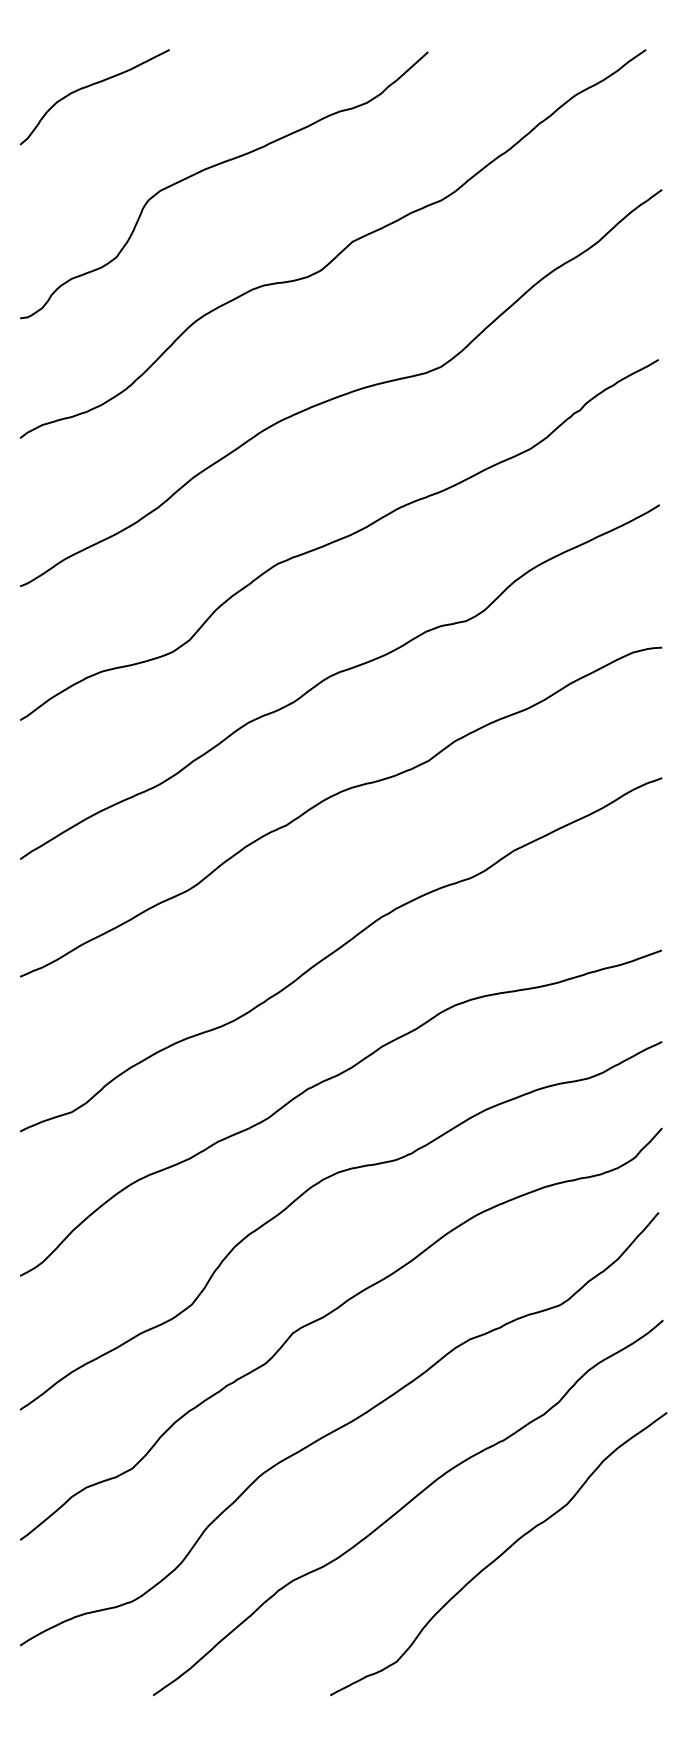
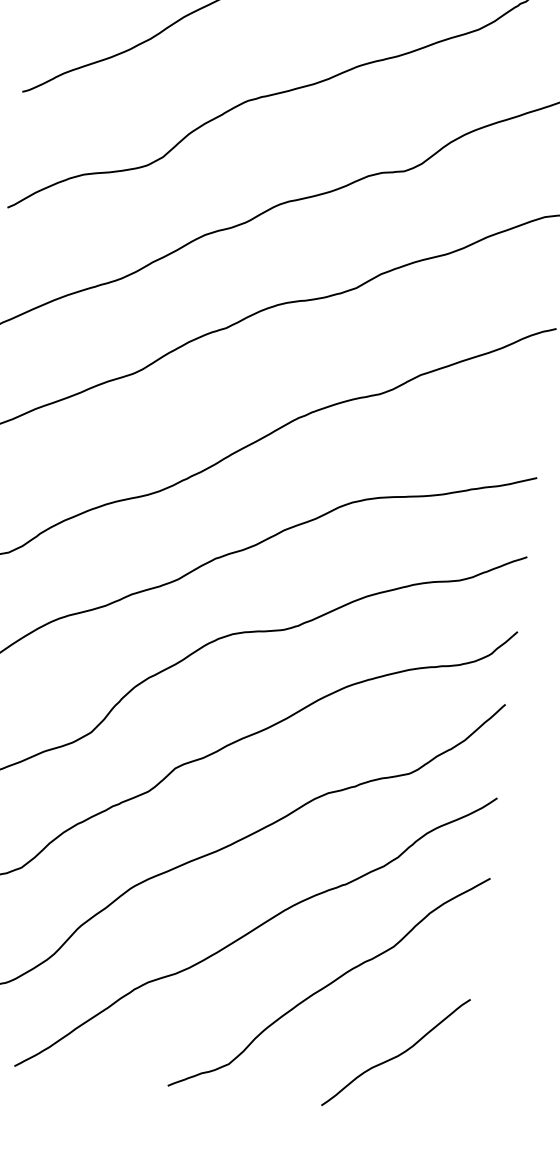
curve: (586, 1627) -> (396, 1055), added

